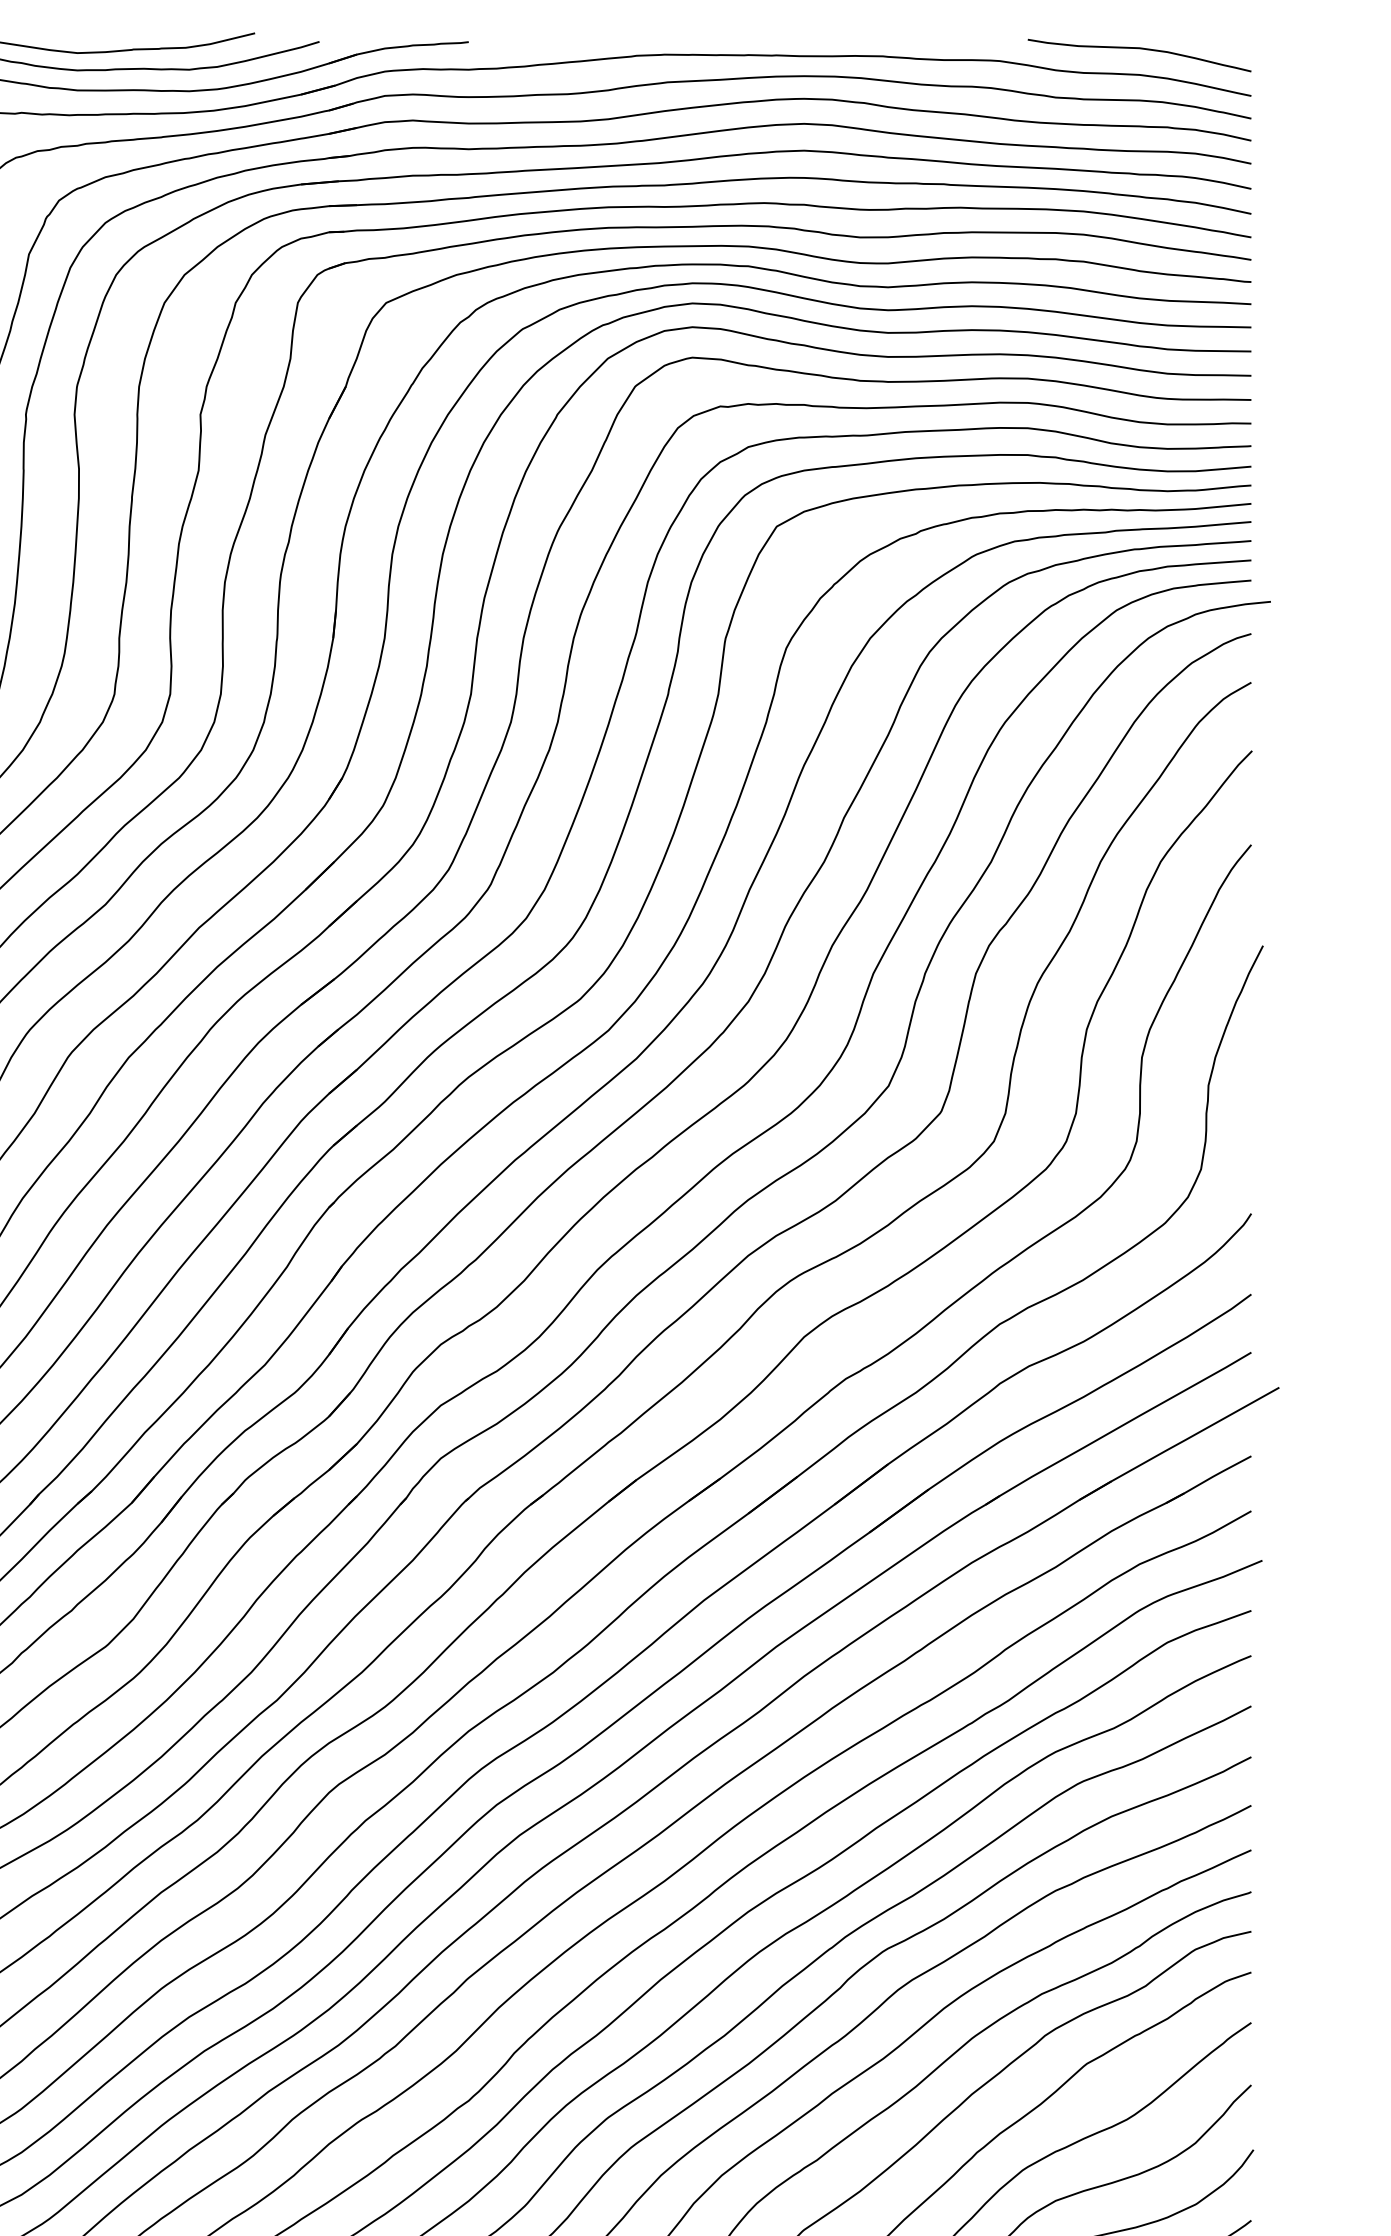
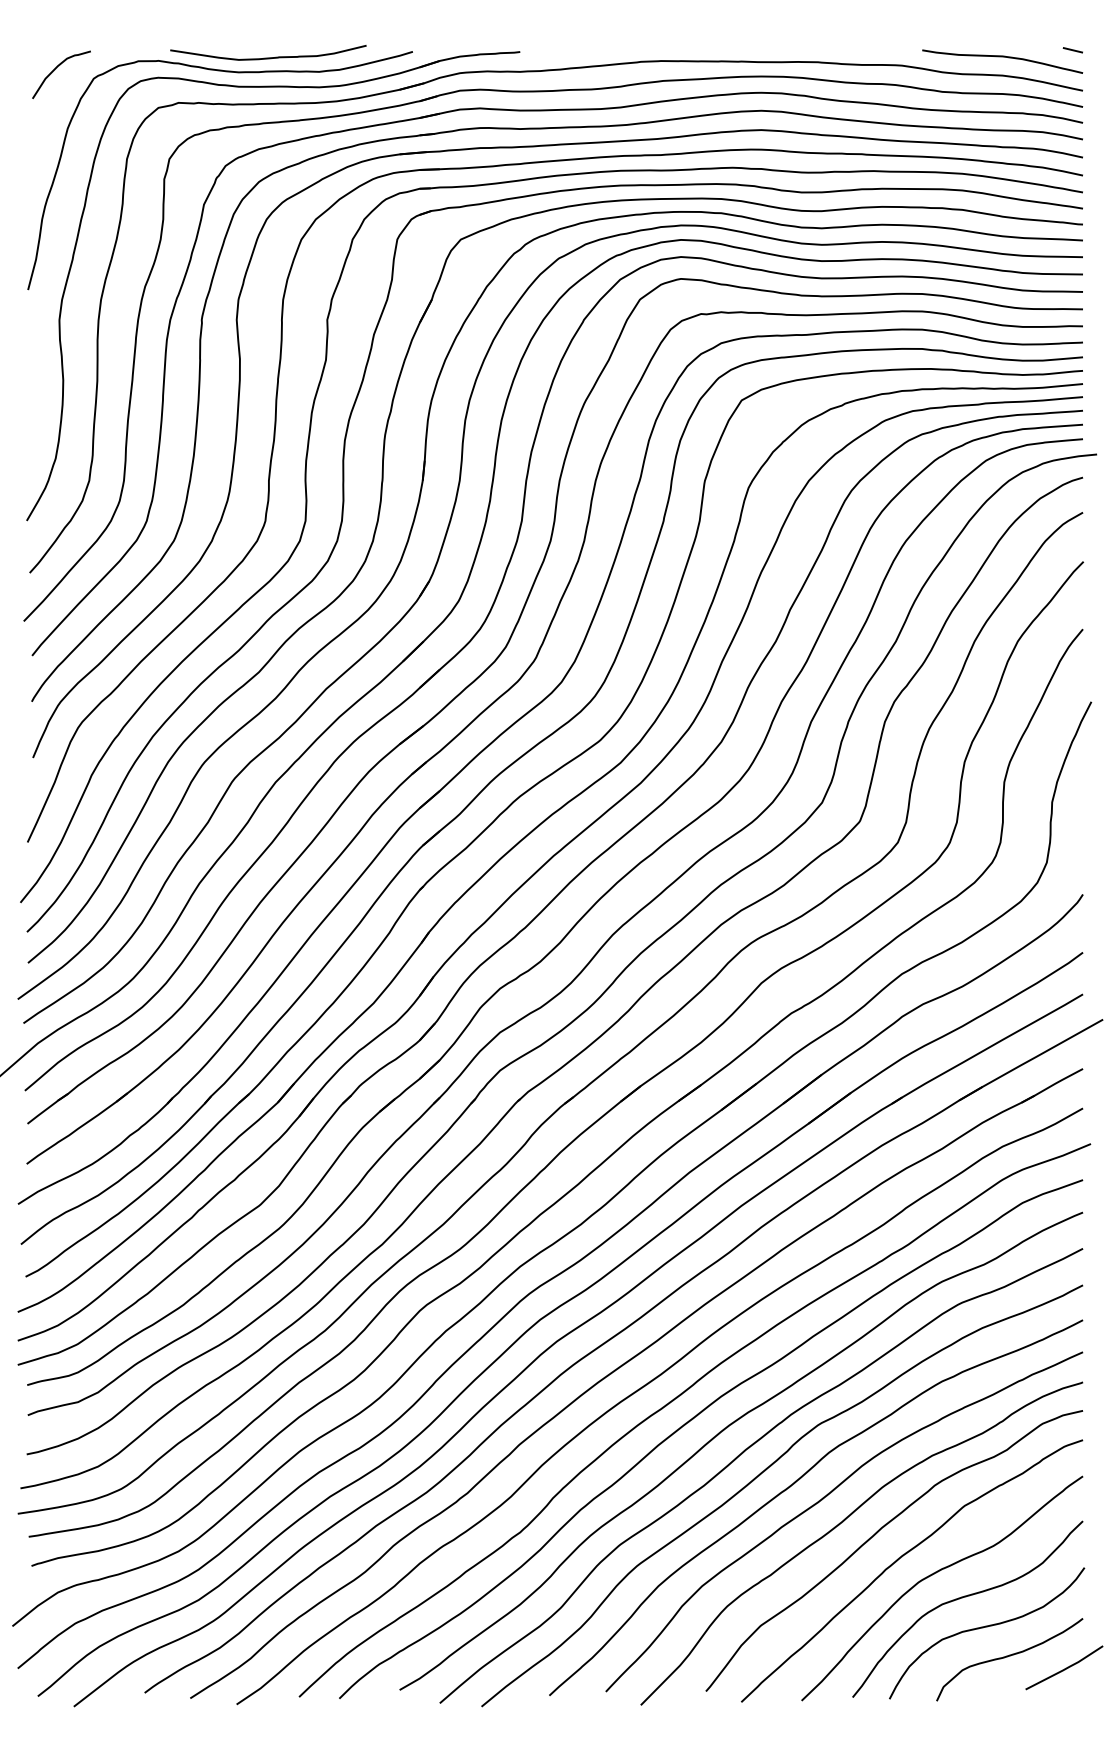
line: (1236, 40) -> (1072, 50), added

